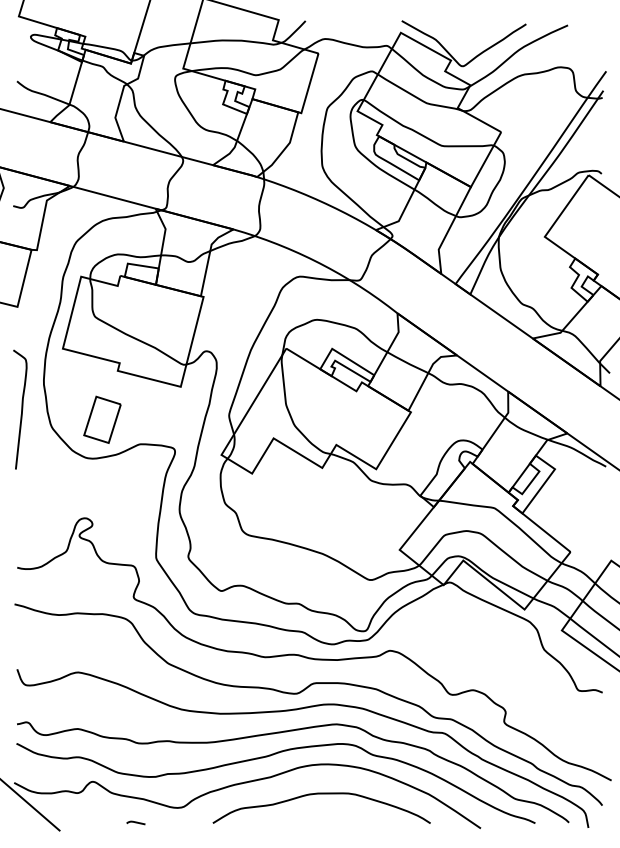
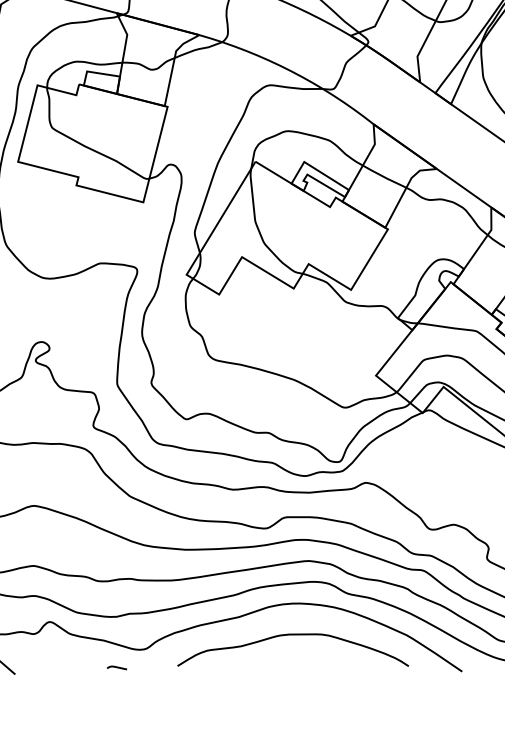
part: (102, 419) -> (60, 237), removed
curve: (135, 822) -> (116, 667), moved

